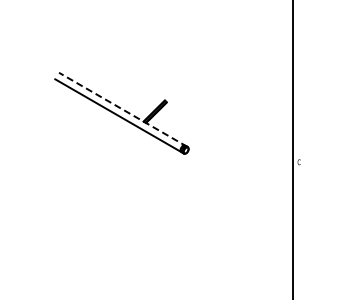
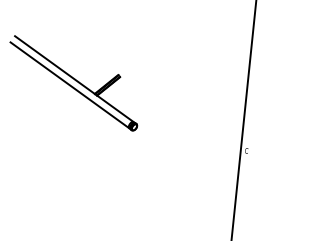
line: (122, 109) -> (74, 79), dashed -> solid

